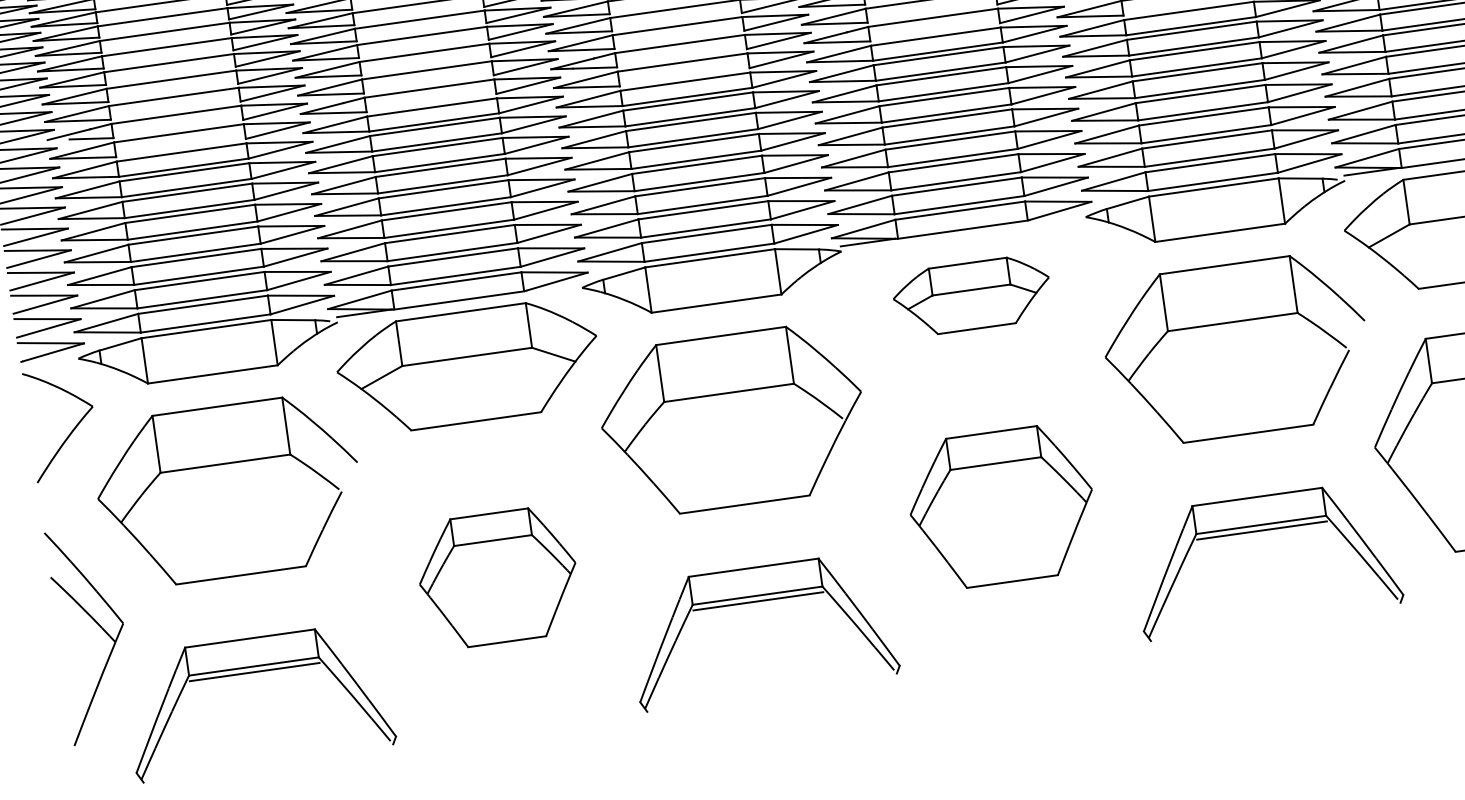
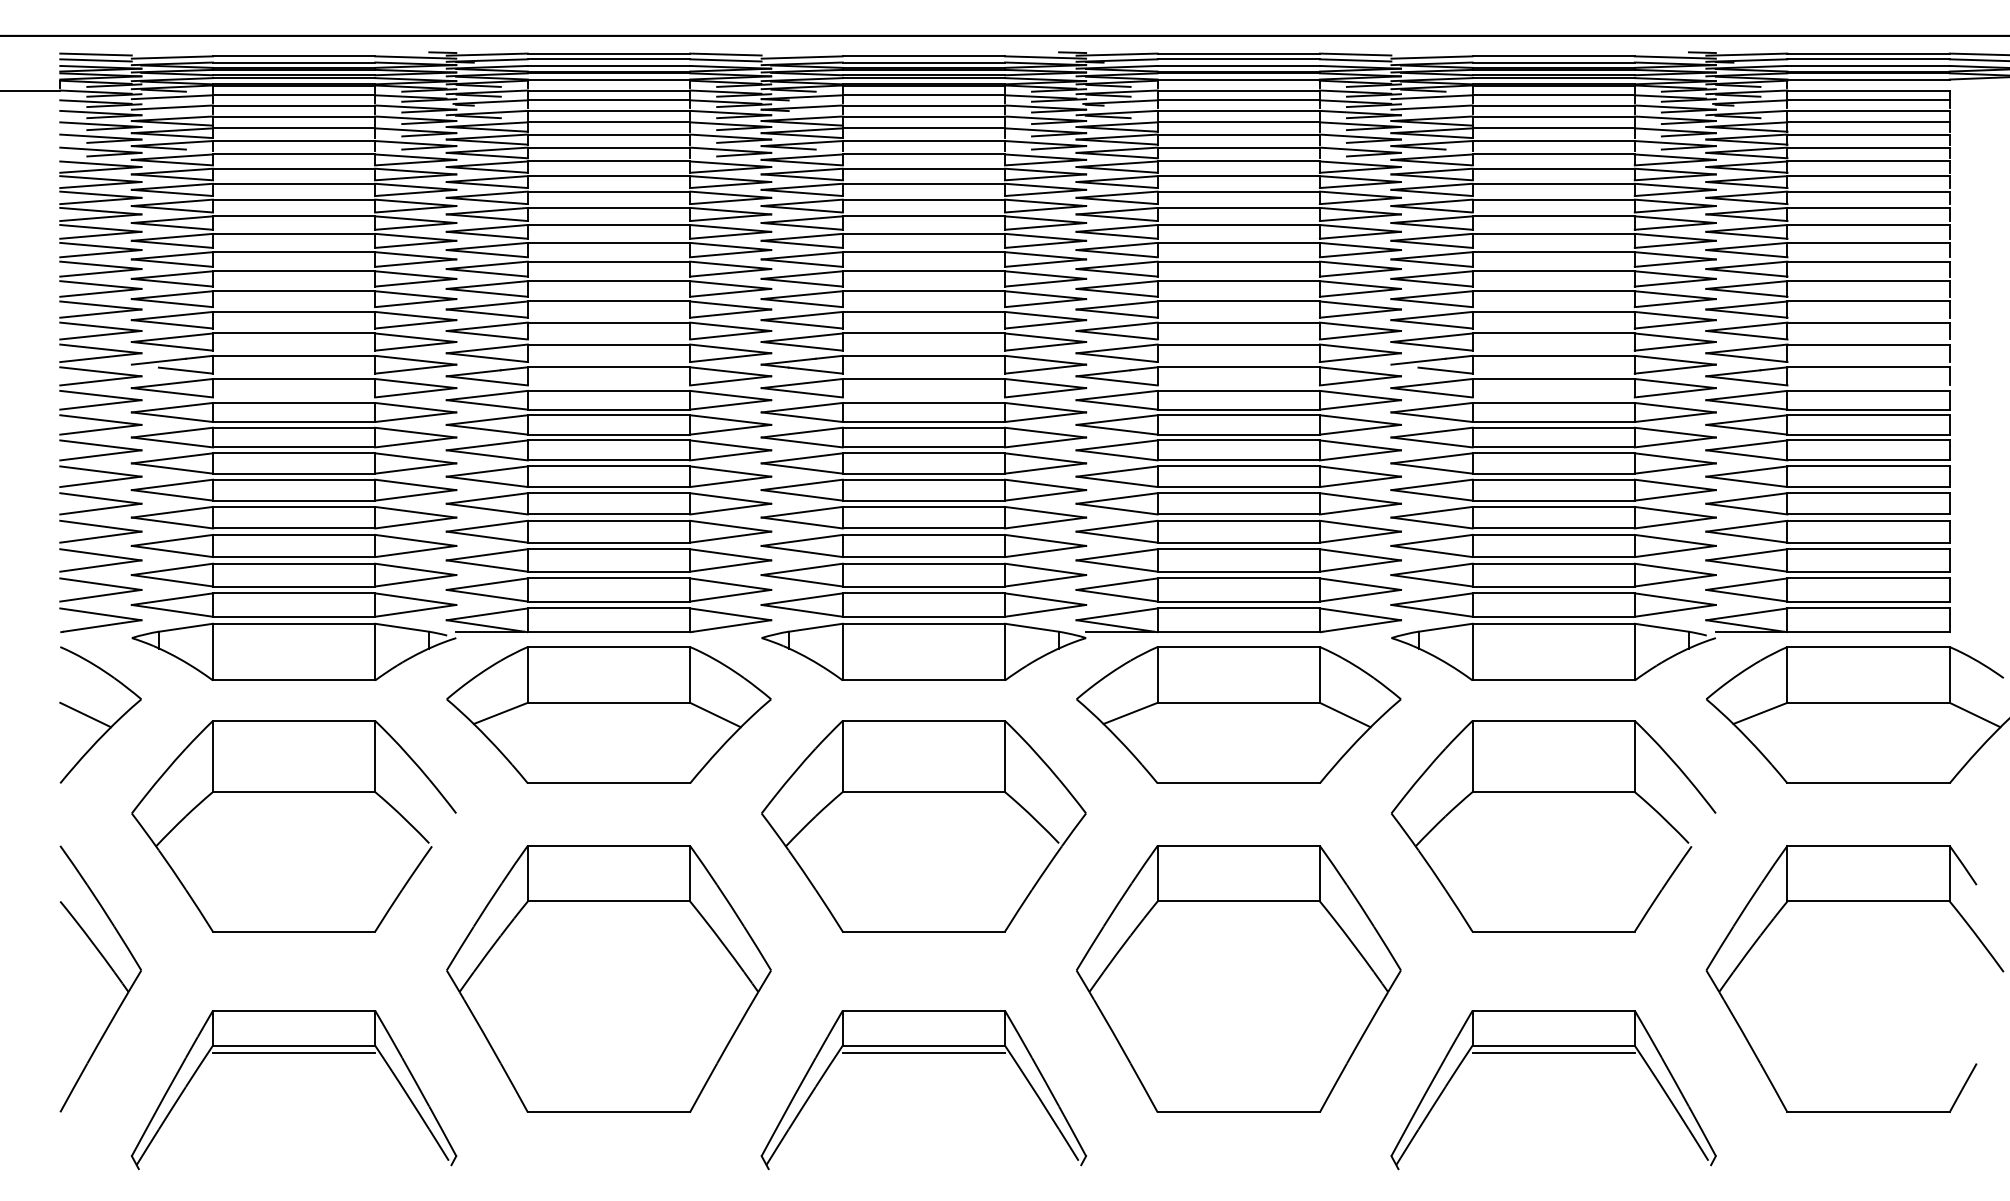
part: (971, 295) -> (1238, 714), size x1.67
line: (49, 425) -> (85, 714), added
part: (1001, 506) -> (1238, 978), size x1.43
part: (497, 577) -> (608, 978), size x1.67

